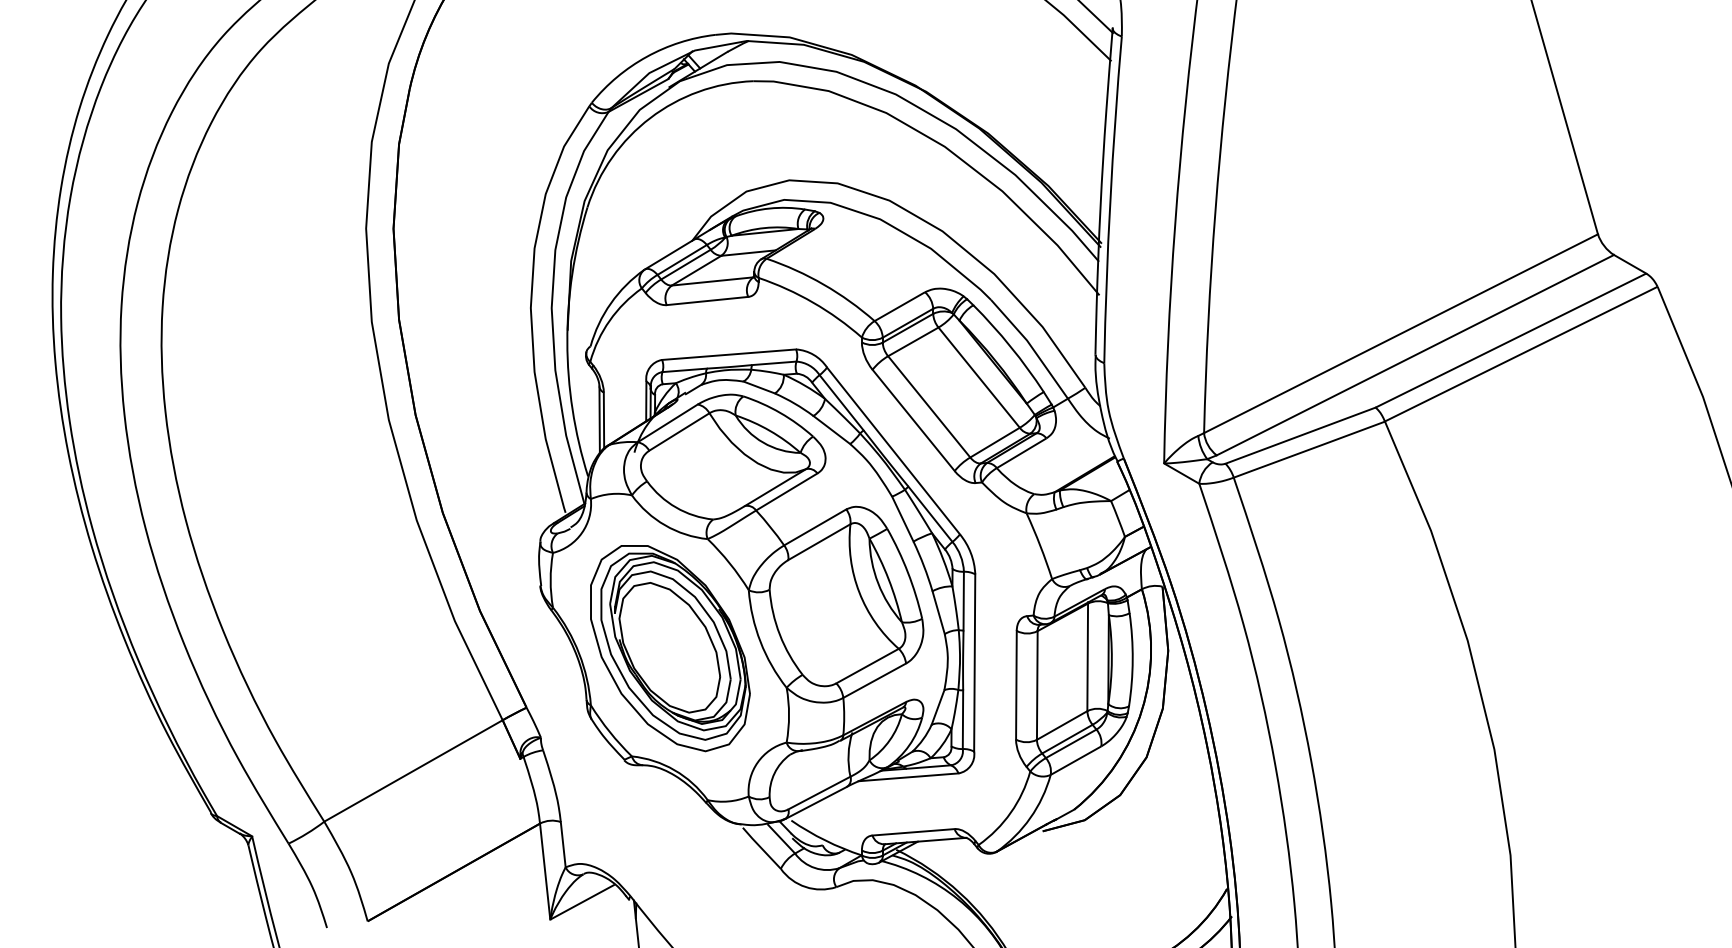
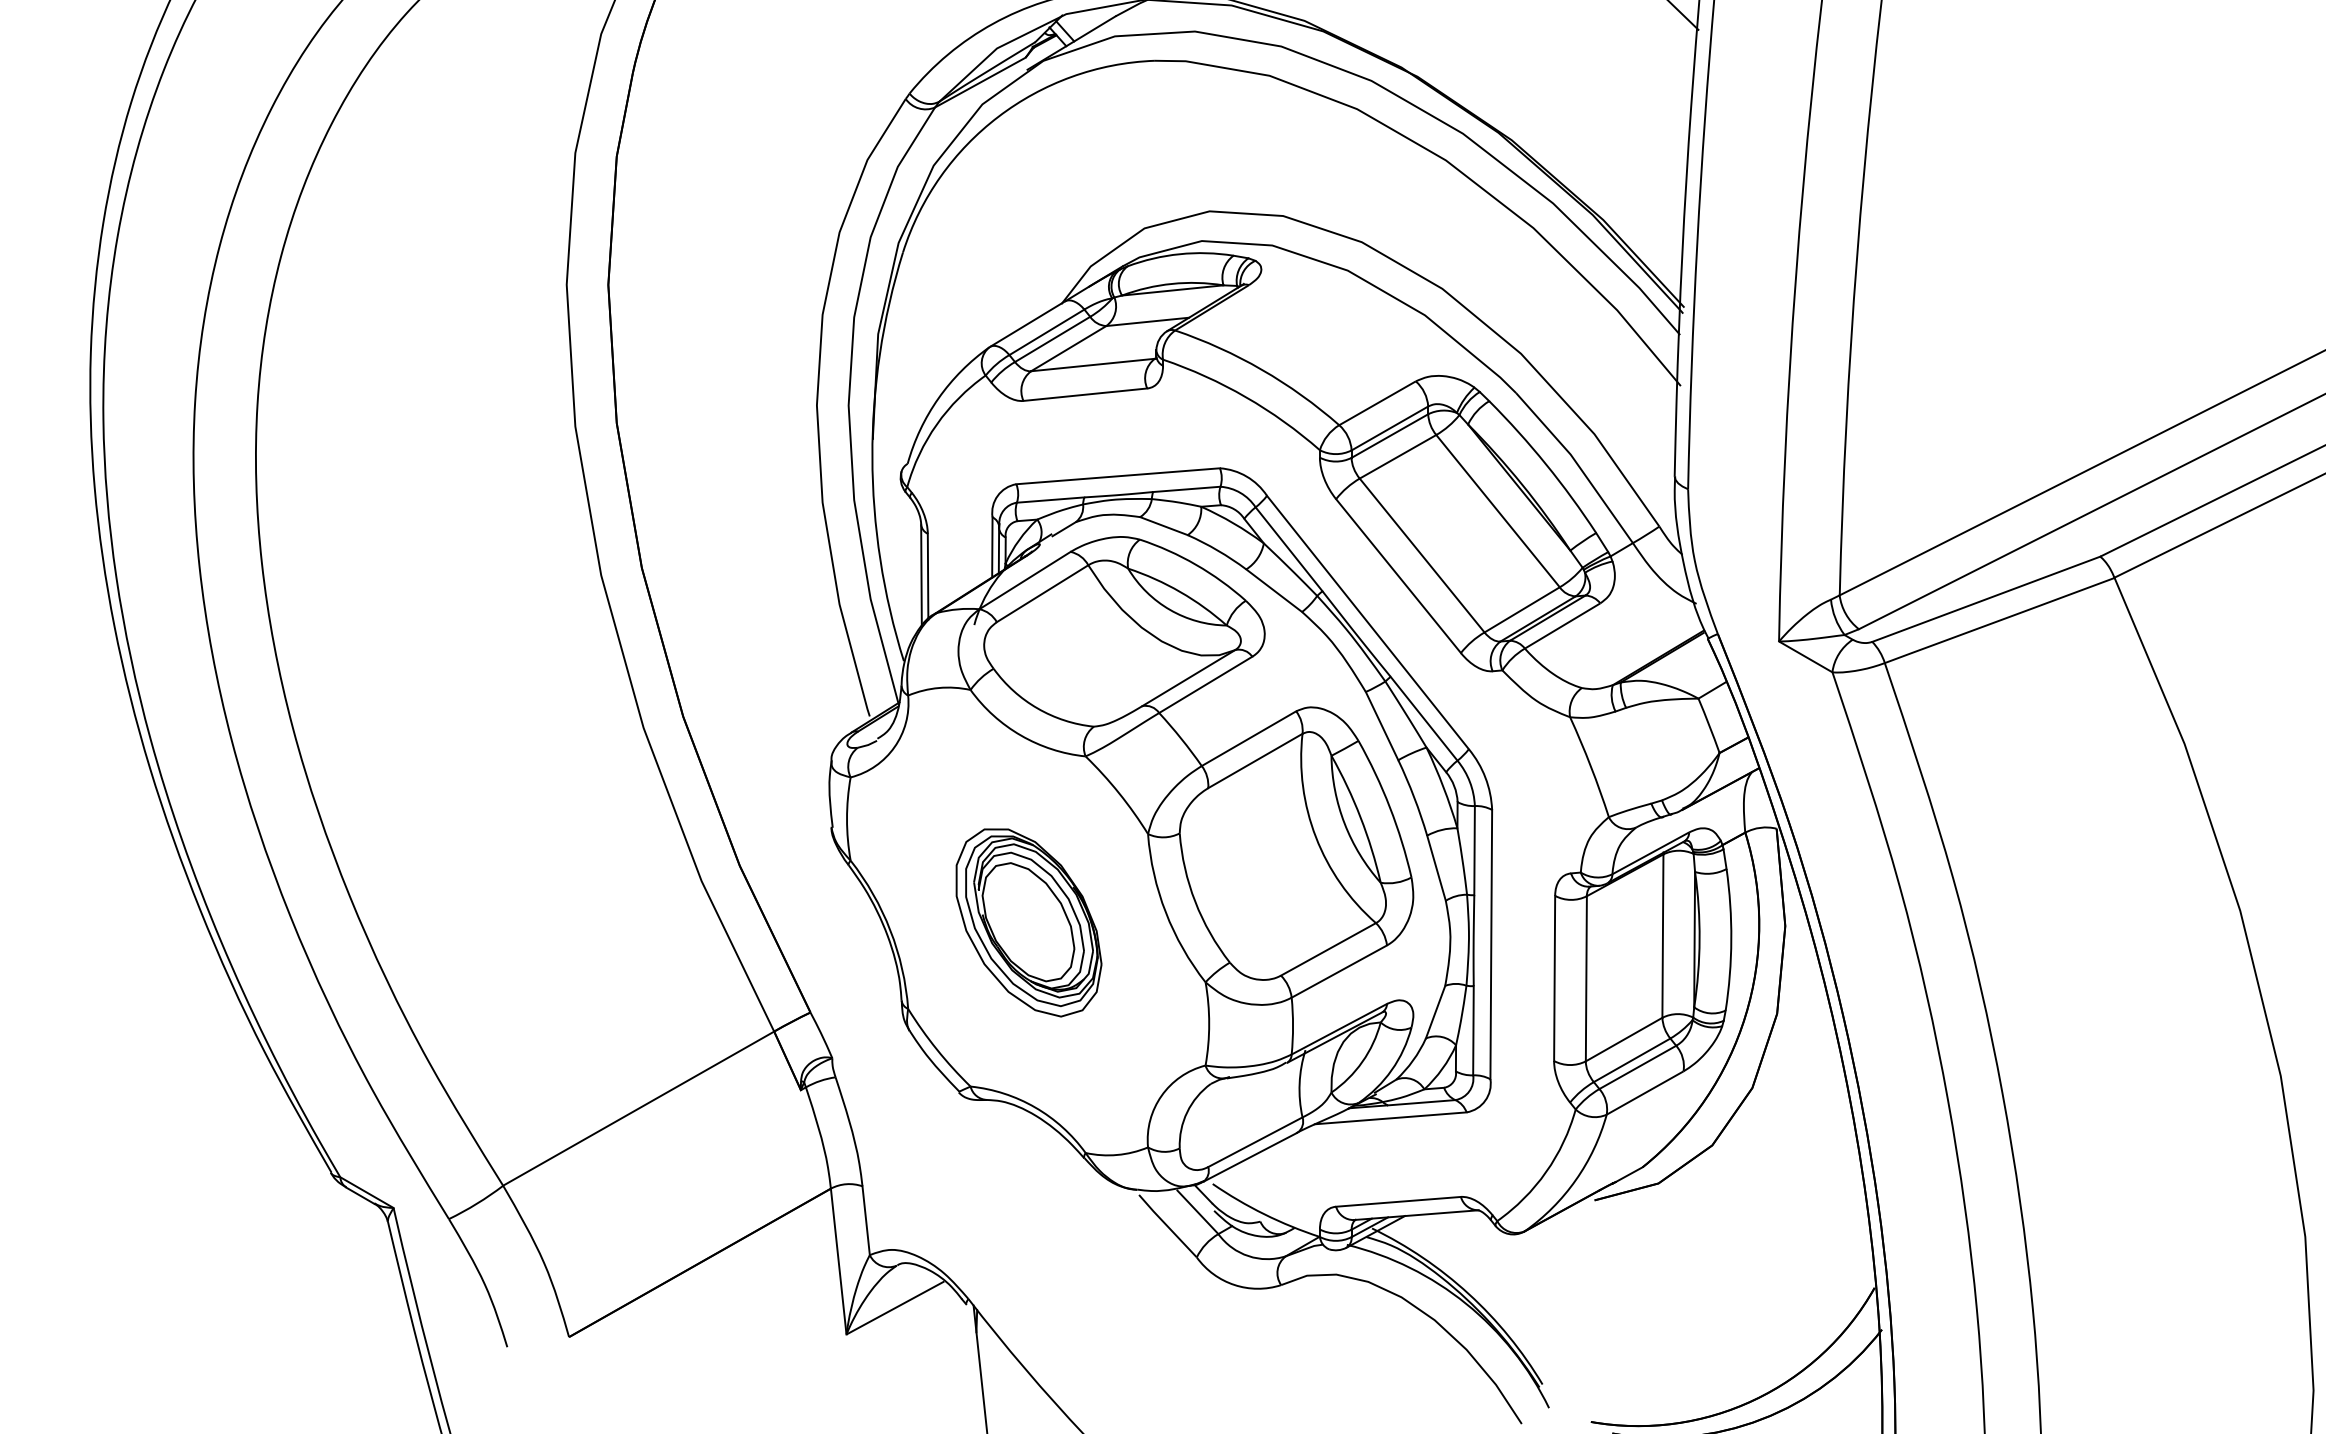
part: (670, 648) -> (1029, 922), size x0.6

